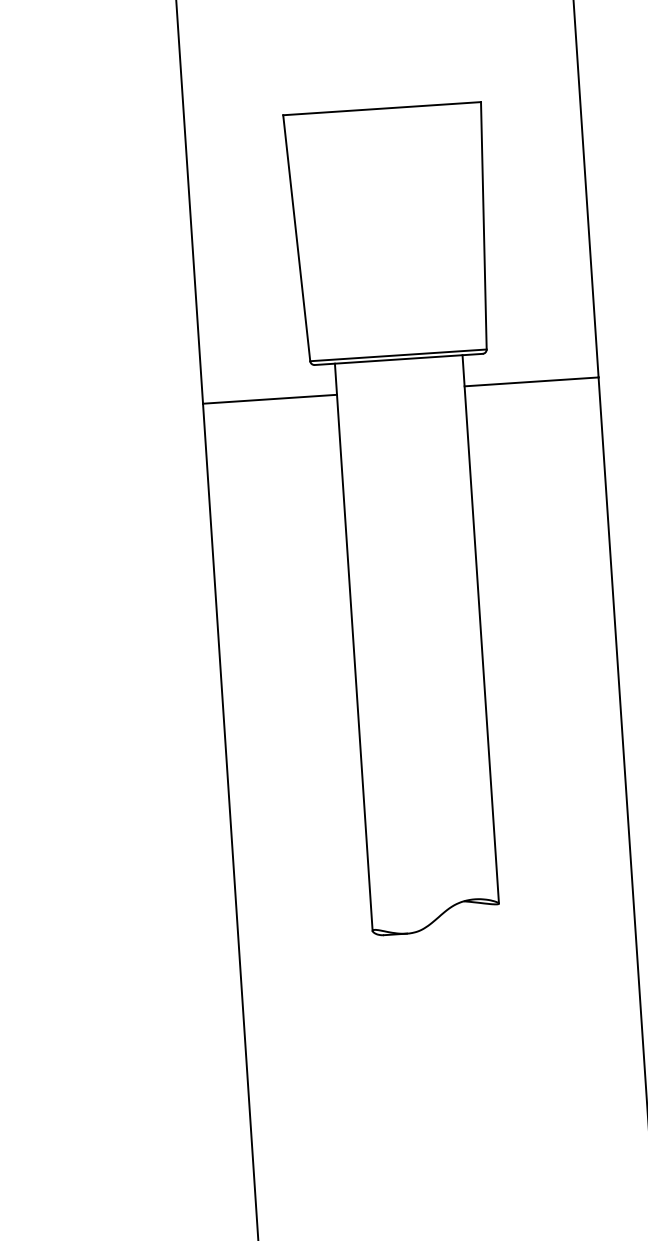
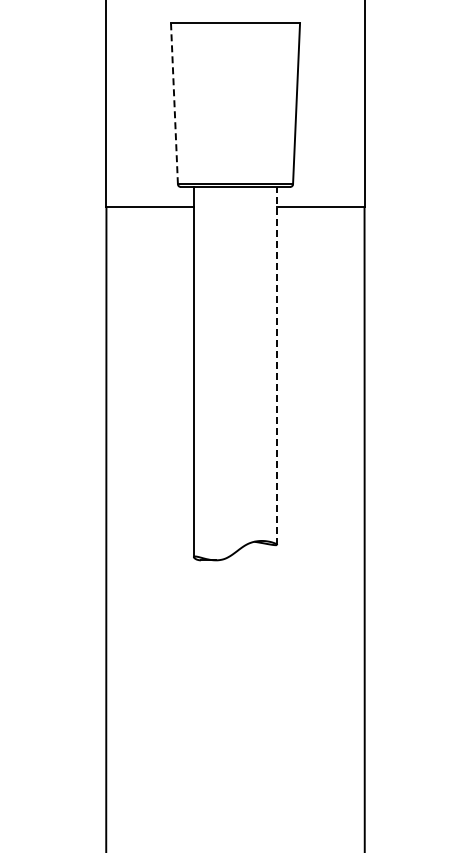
line: (296, 237) -> (174, 103), solid -> dashed
line: (481, 628) -> (277, 365), solid -> dashed

